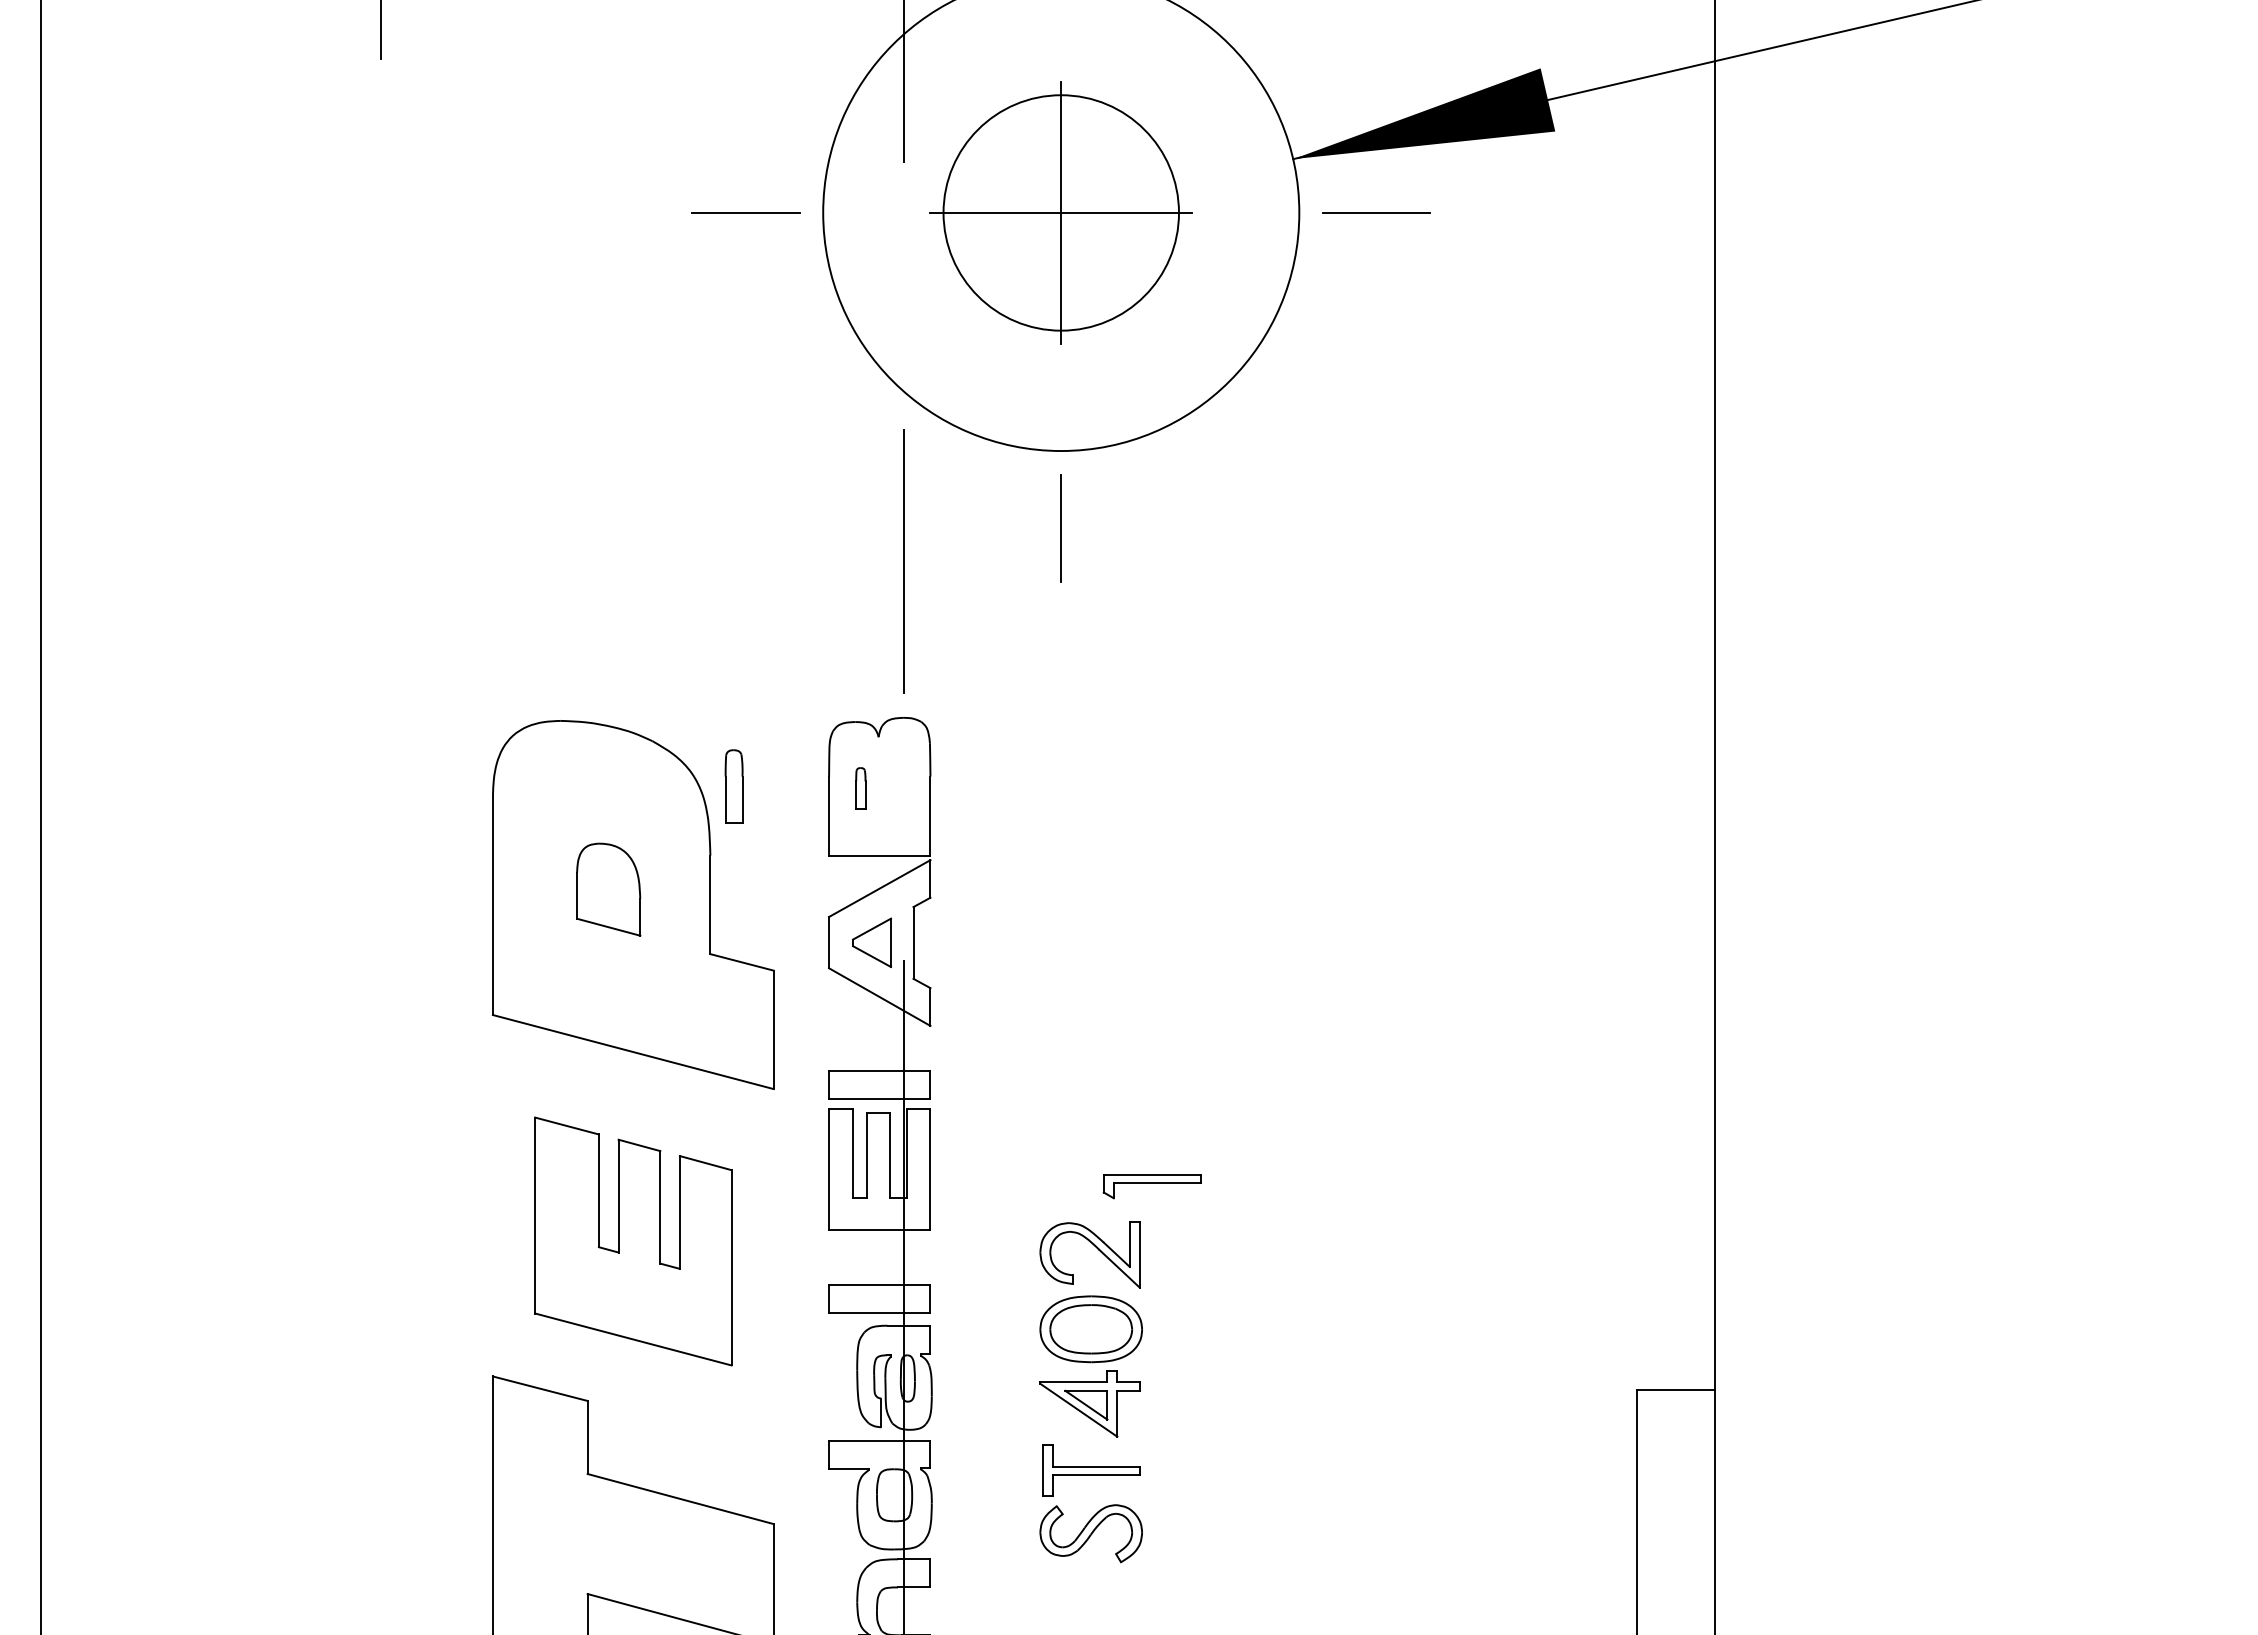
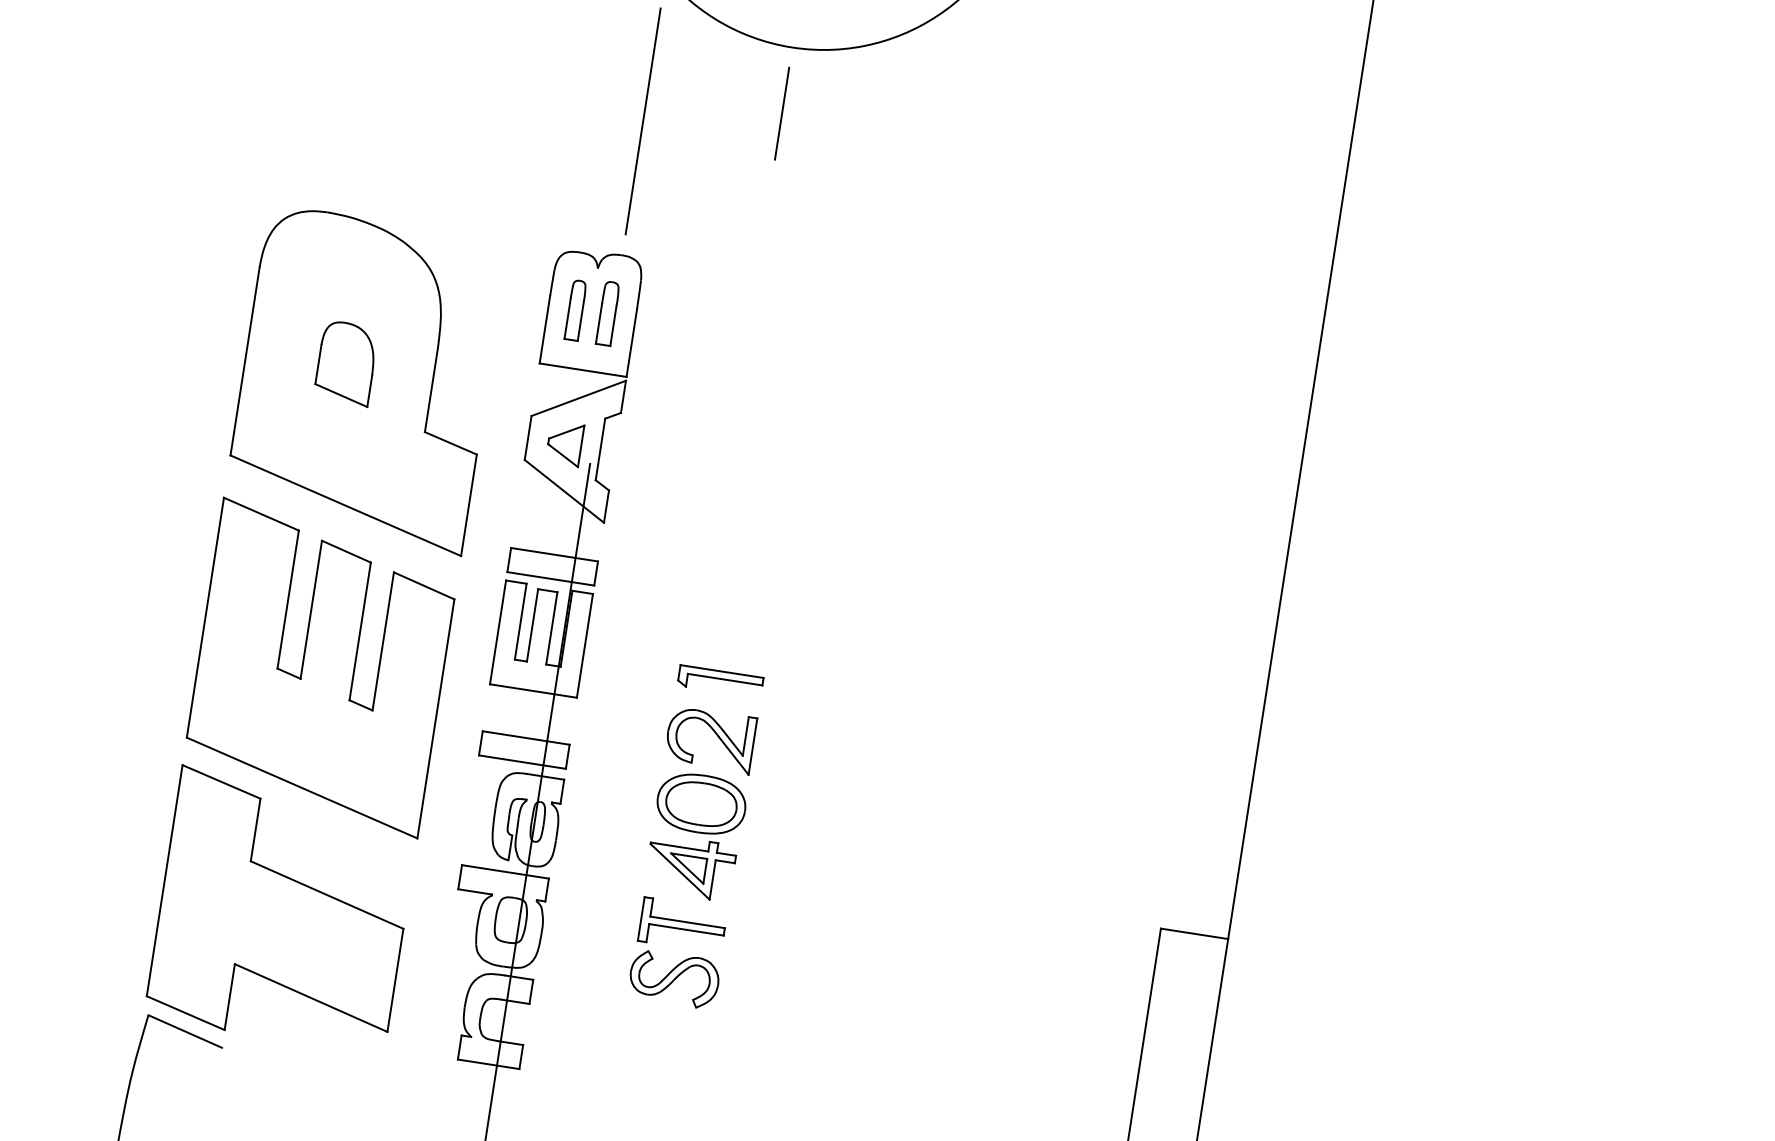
part: (733, 786) -> (607, 313), moved
part: (860, 788) -> (575, 310), size x1.67
part: (1151, 1186) -> (719, 681), moved
part: (633, 1241) -> (320, 668), size x1.43

